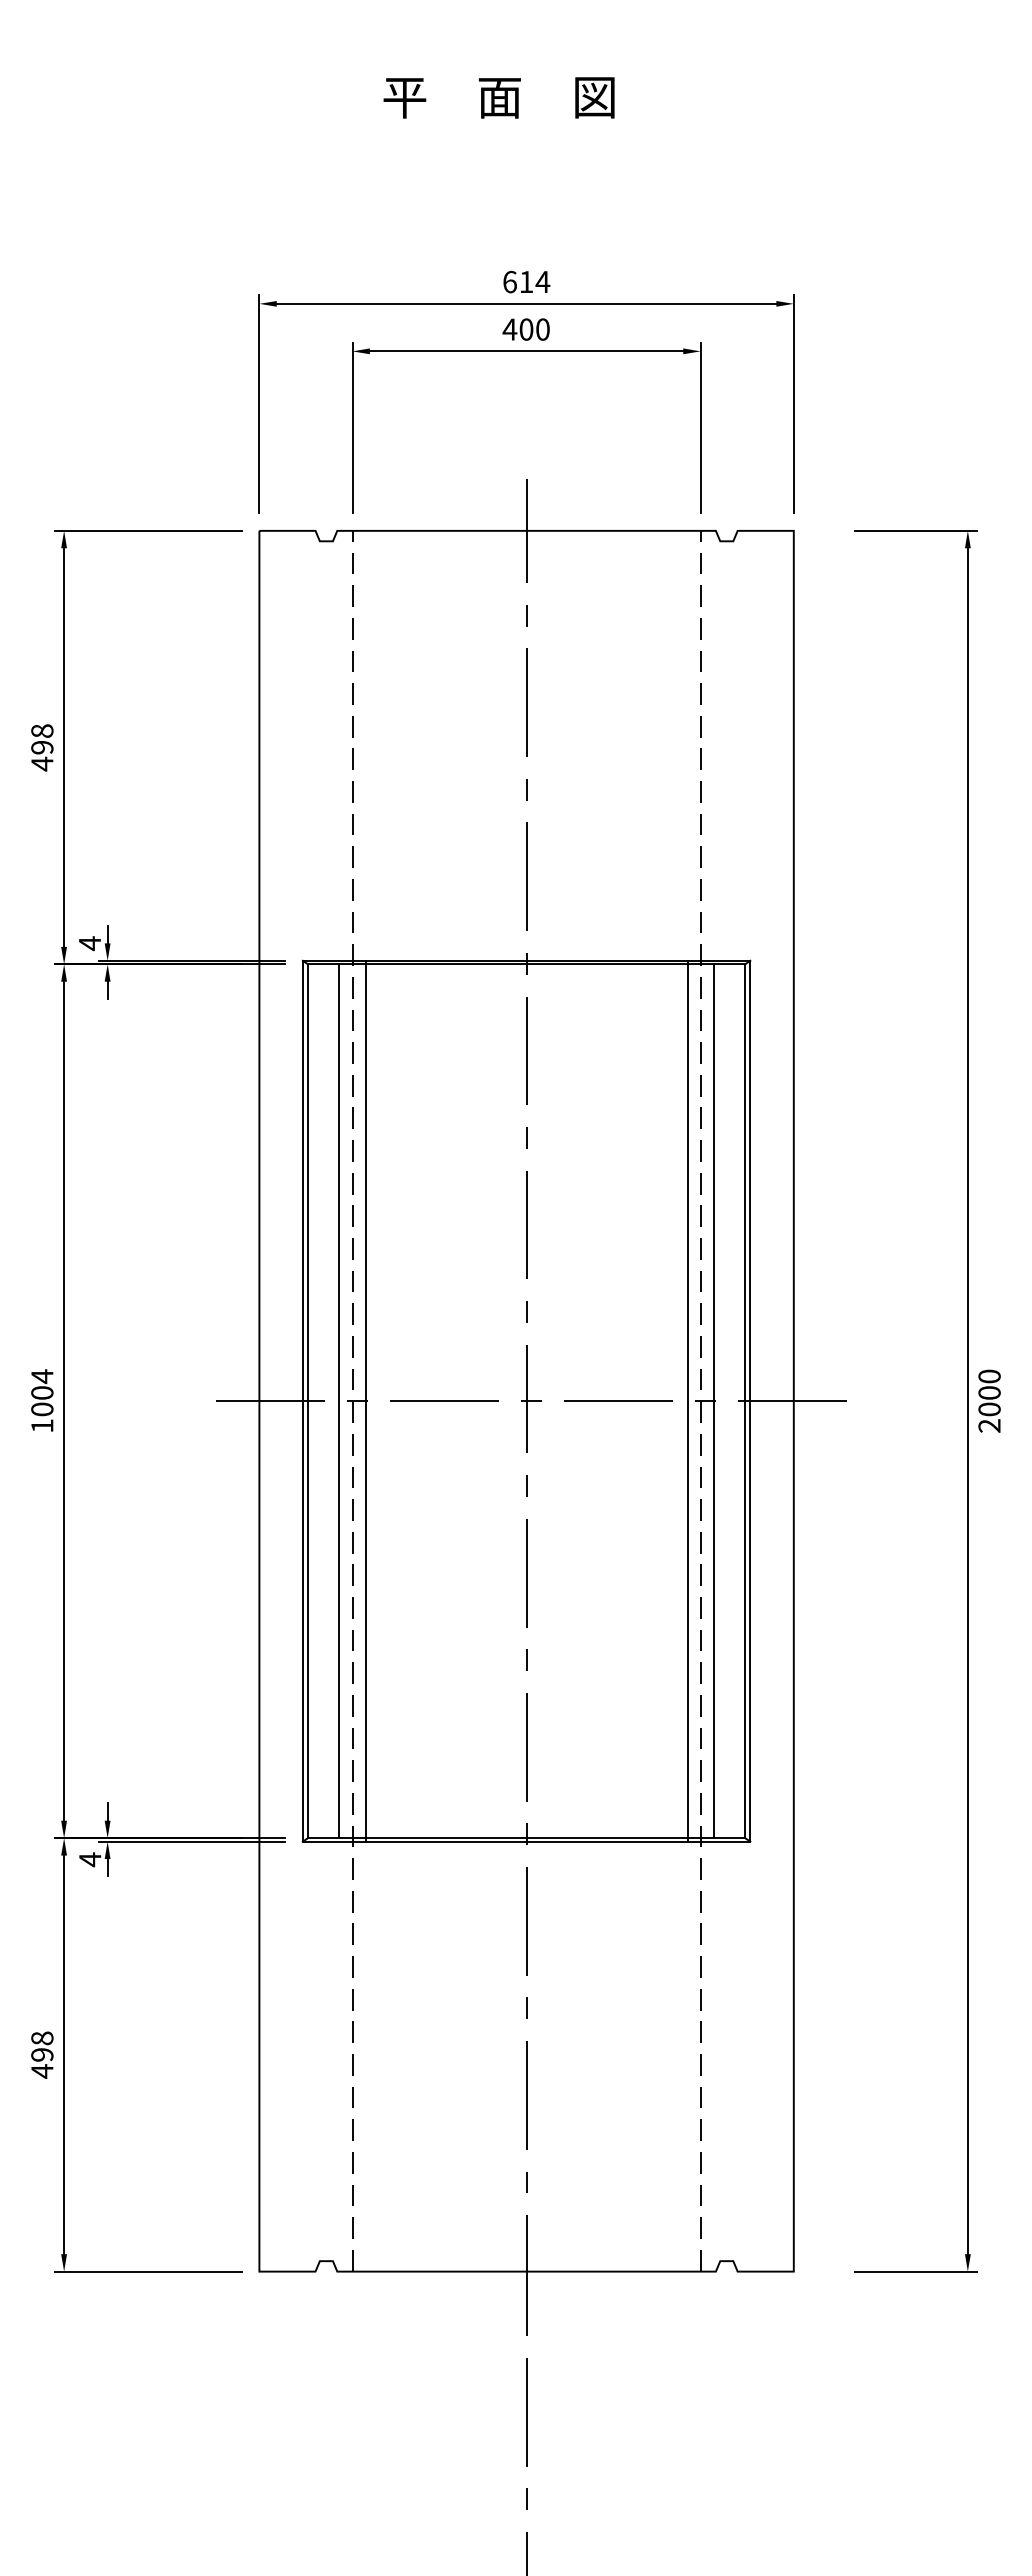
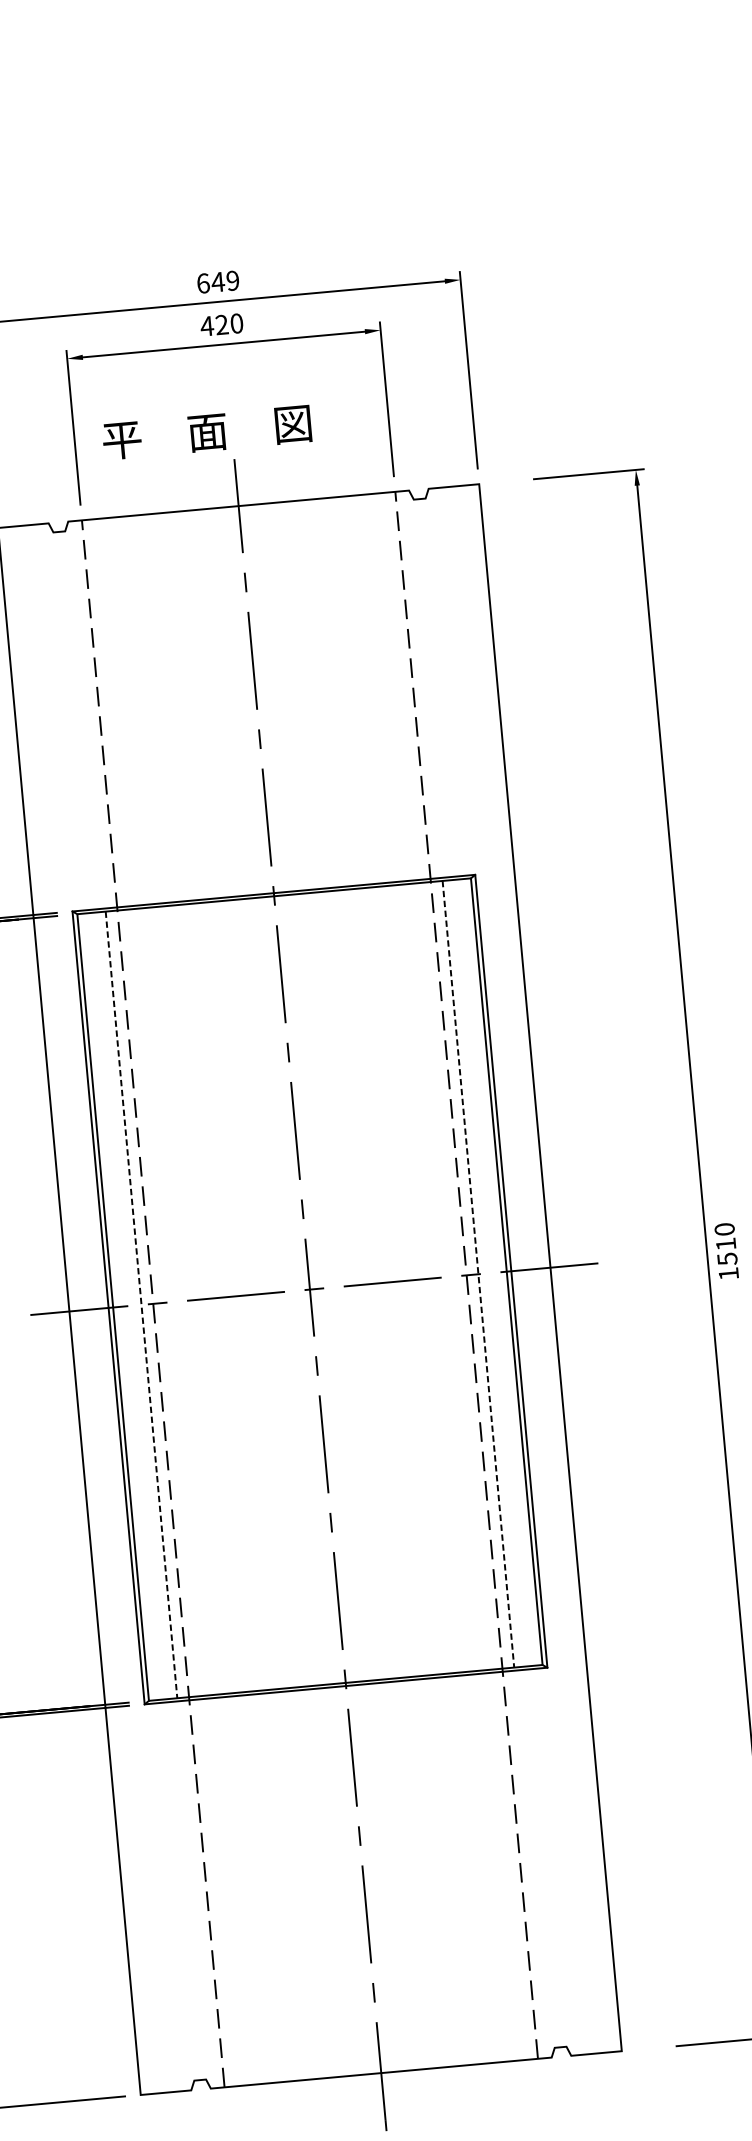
text: (498, 97) -> (206, 432), moved
text: (534, 281) -> (225, 280), 614 -> 649
text: (526, 329) -> (222, 324), 400 -> 420
line: (365, 1400) -> (164, 1302), removed
line: (687, 1400) -> (454, 1275), removed
line: (339, 1401) -> (141, 1305), solid -> dashed
line: (713, 1401) -> (478, 1274), solid -> dashed
text: (989, 1409) -> (727, 1259), 2000 -> 1510

